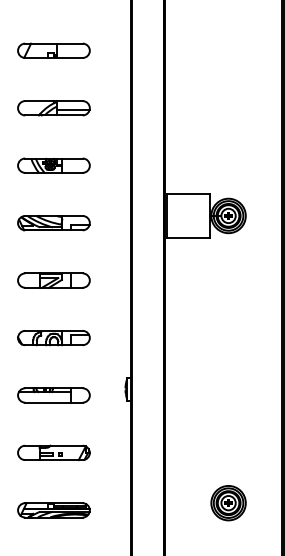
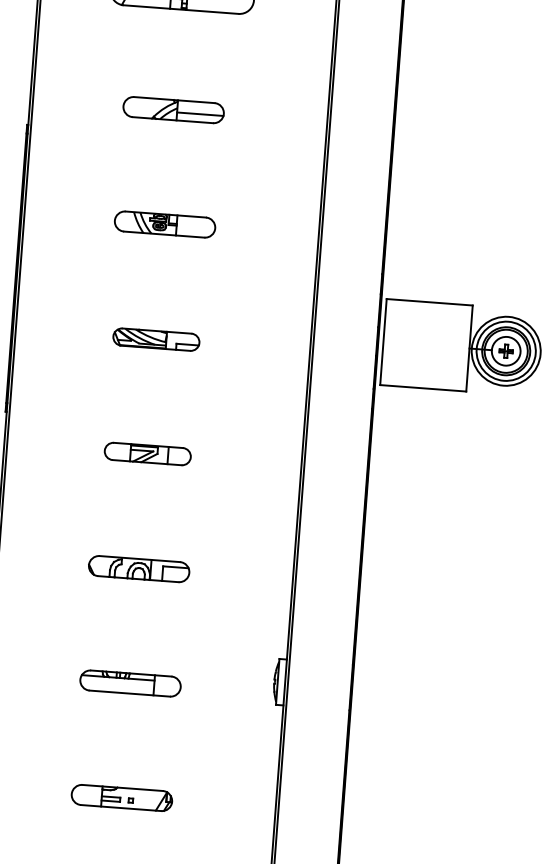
part: (53, 108) -> (172, 110), size x0.7
part: (53, 165) -> (164, 224), size x0.7
part: (53, 223) -> (155, 340), size x0.6
part: (53, 280) -> (146, 453), size x0.6
part: (53, 338) -> (138, 569), size x0.7
part: (53, 395) -> (129, 683), size x0.7
part: (53, 452) -> (121, 797), size x0.7

